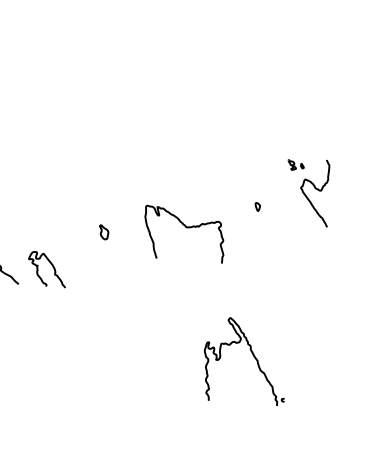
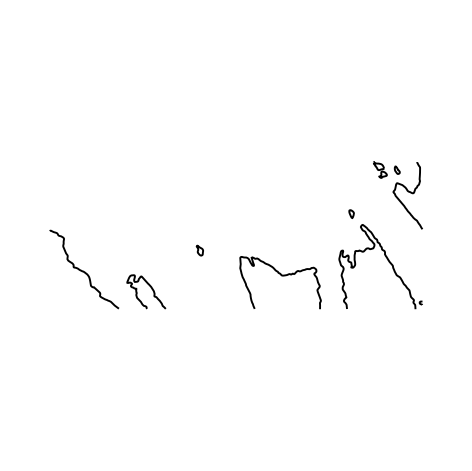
part: (295, 165) -> (386, 169), size x1.67
curve: (185, 228) -> (281, 276), moved
part: (103, 232) -> (199, 250), size x0.71
part: (253, 357) -> (388, 262), moved

